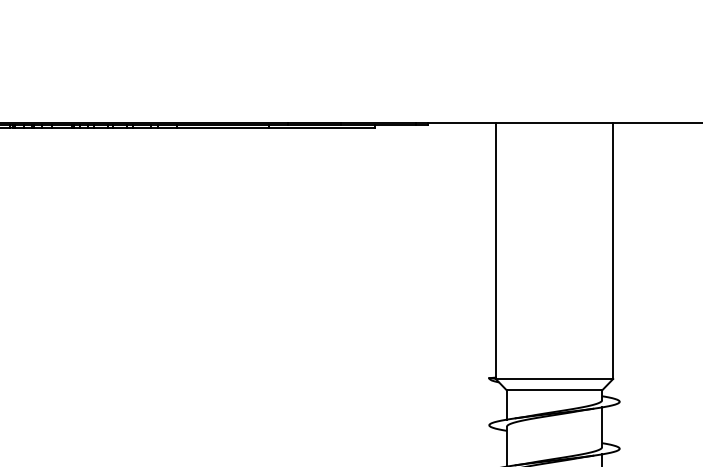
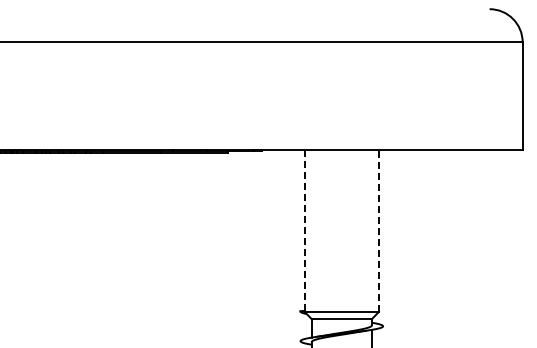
line: (495, 250) -> (304, 230), solid -> dashed
line: (612, 250) -> (378, 230), solid -> dashed

